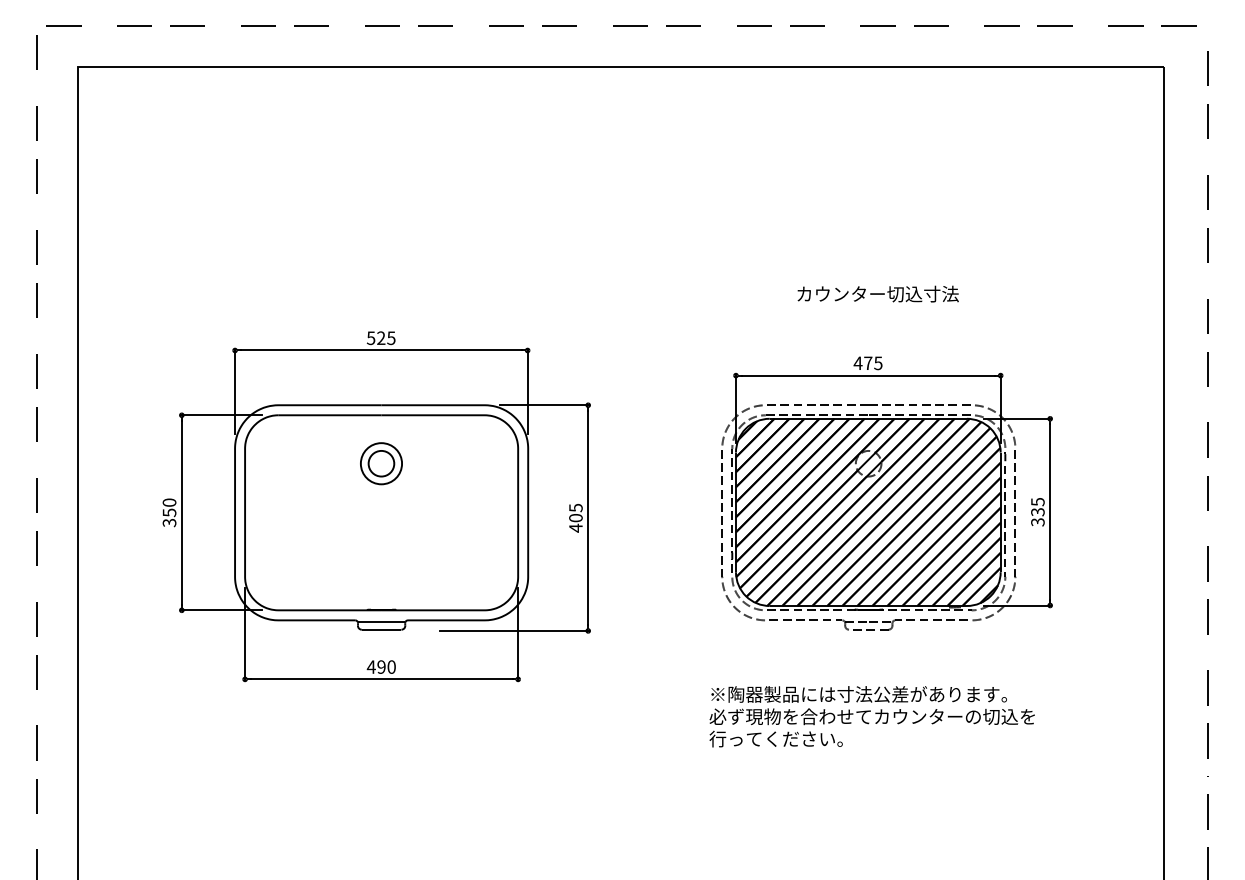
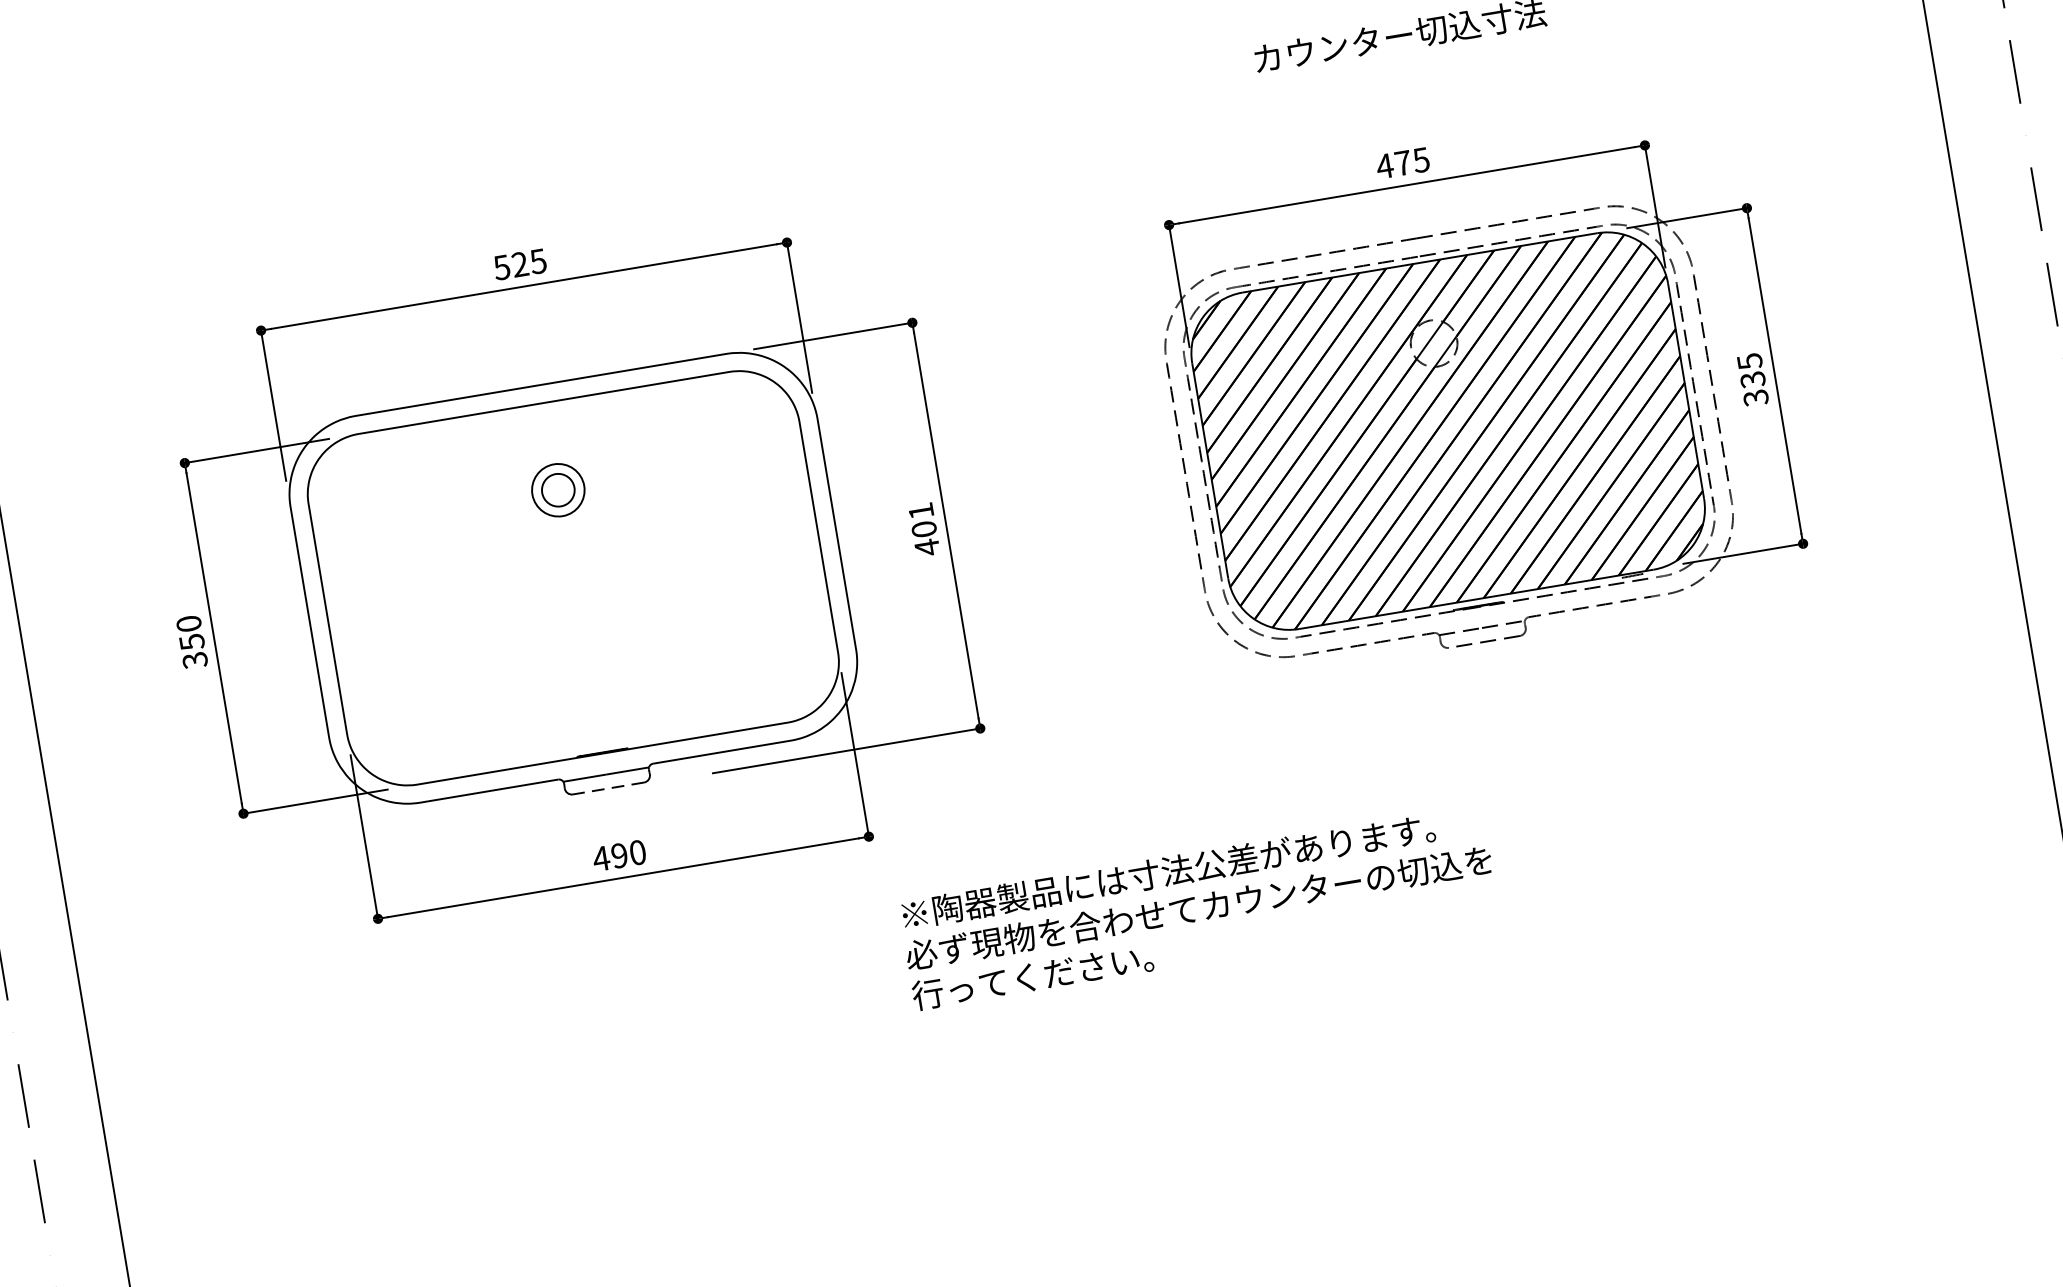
part: (381, 463) -> (558, 489), size x0.7
text: (575, 507) -> (920, 510), 405 -> 401
line: (381, 629) -> (608, 788), solid -> dashed
text: (871, 716) -> (1197, 907), moved

